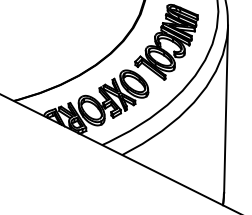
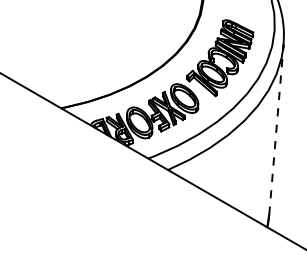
line: (226, 108) -> (276, 129), solid -> dashed

